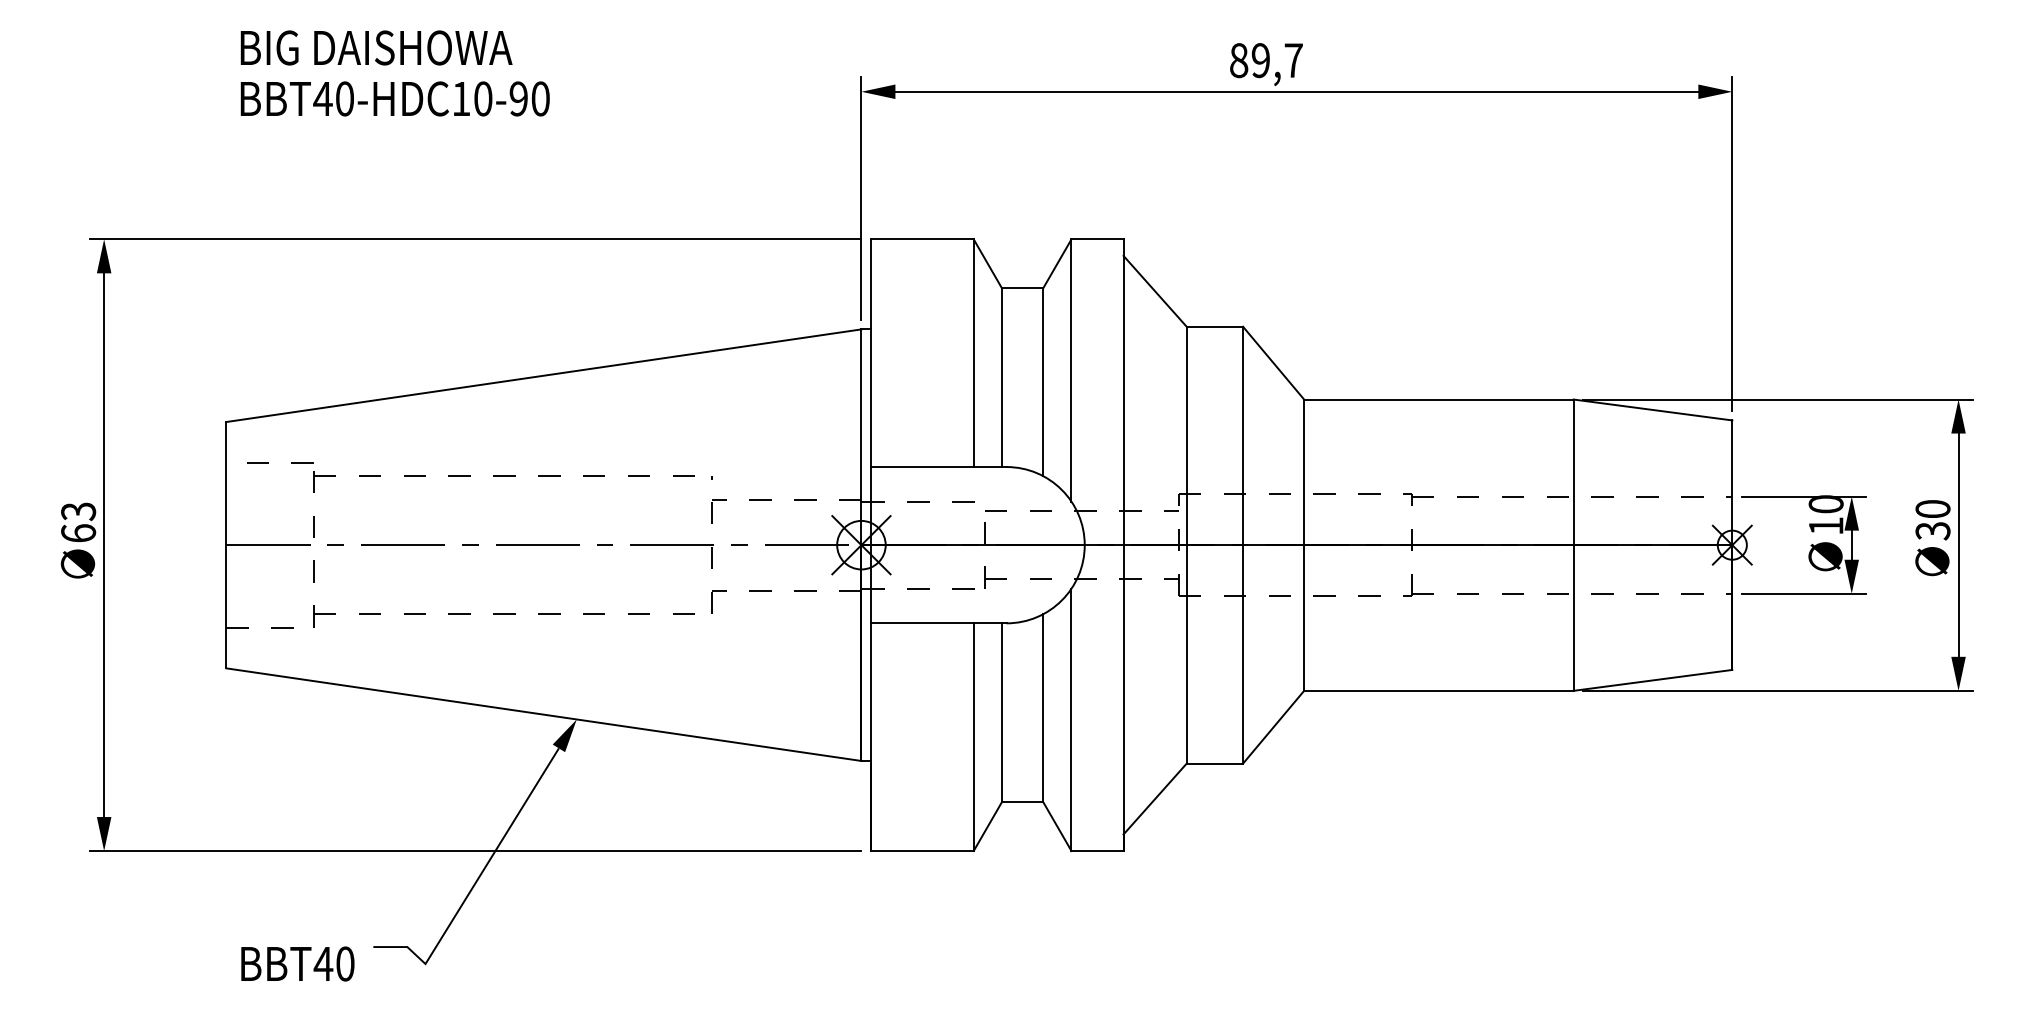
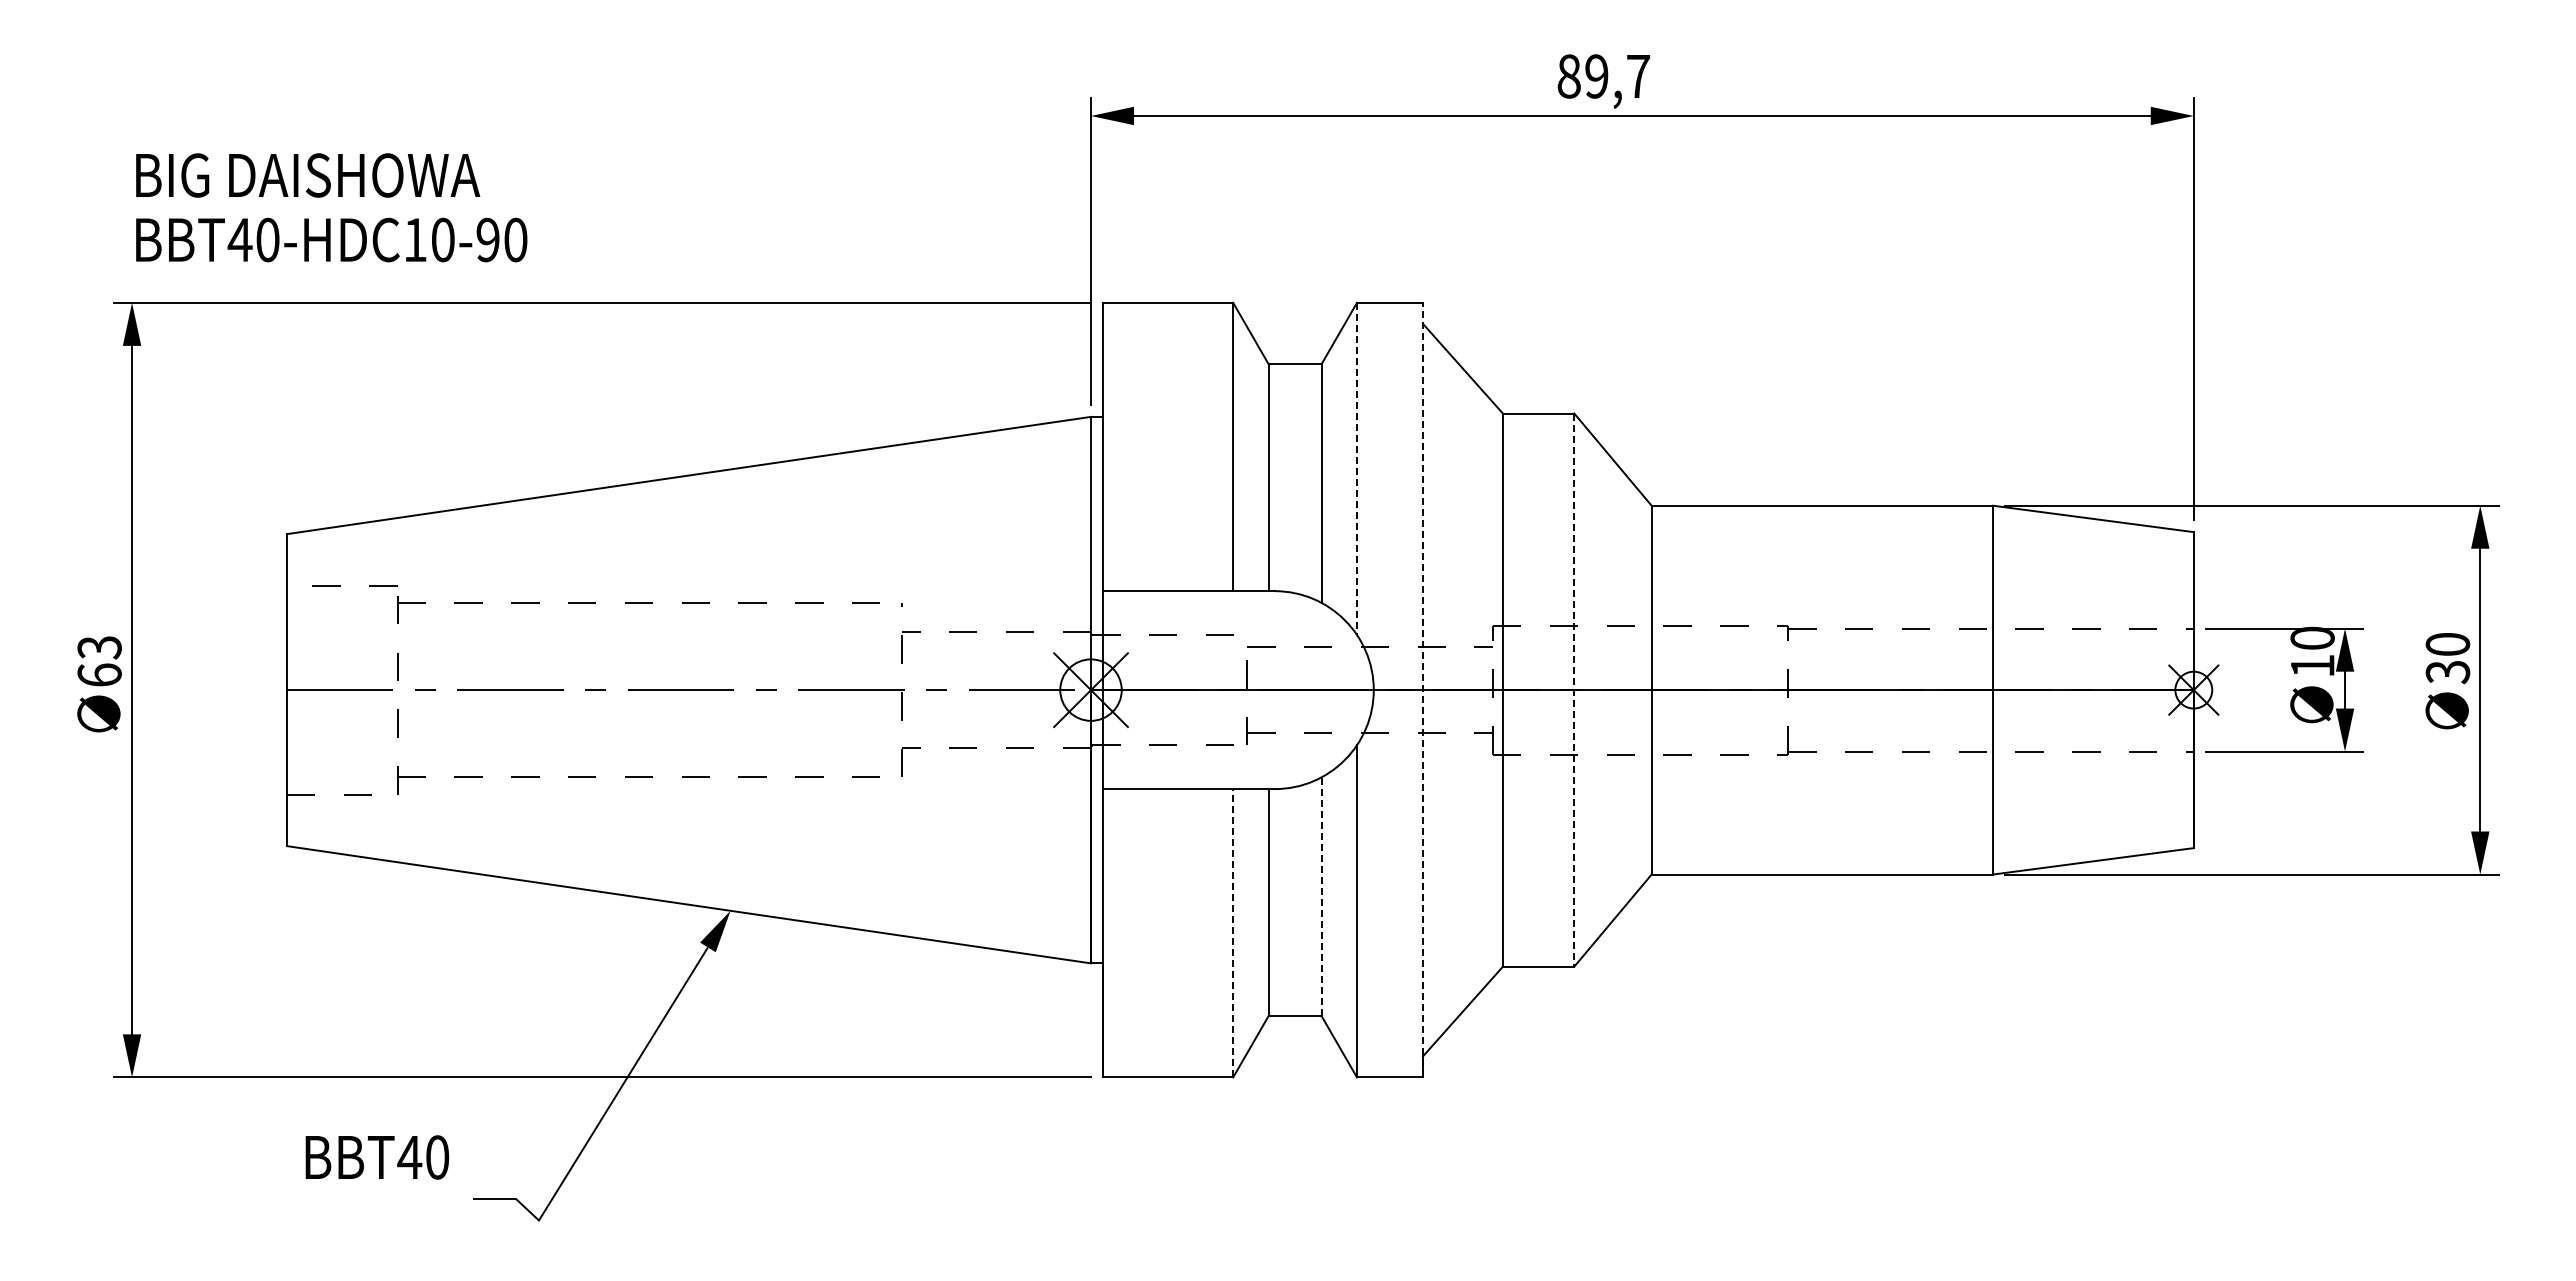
text: (395, 73) -> (331, 207), moved
line: (1071, 370) -> (1356, 469), solid -> dashed
line: (1123, 544) -> (1422, 689), solid -> dashed
line: (1243, 545) -> (1574, 690), solid -> dashed
line: (1043, 708) -> (1321, 896), solid -> dashed
line: (973, 736) -> (1233, 932), solid -> dashed
text: (297, 964) -> (377, 1157), moved

